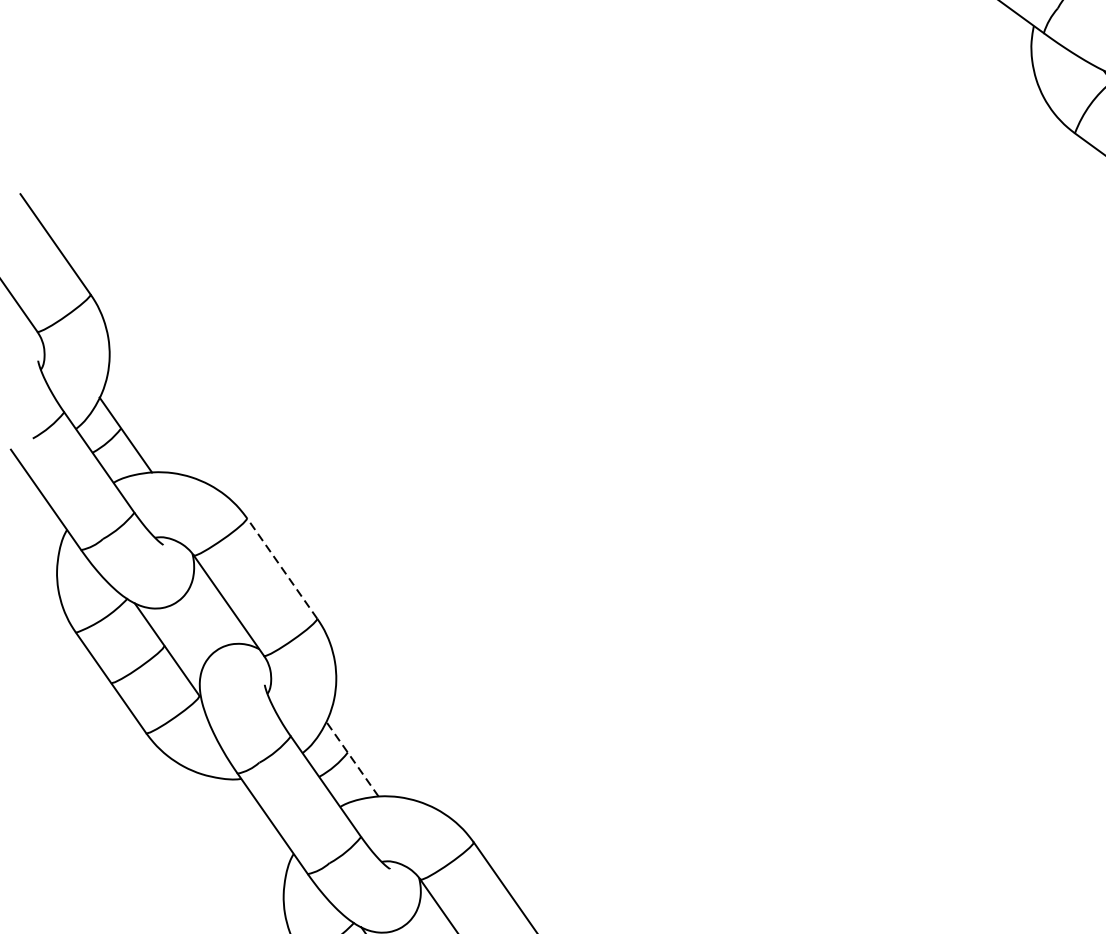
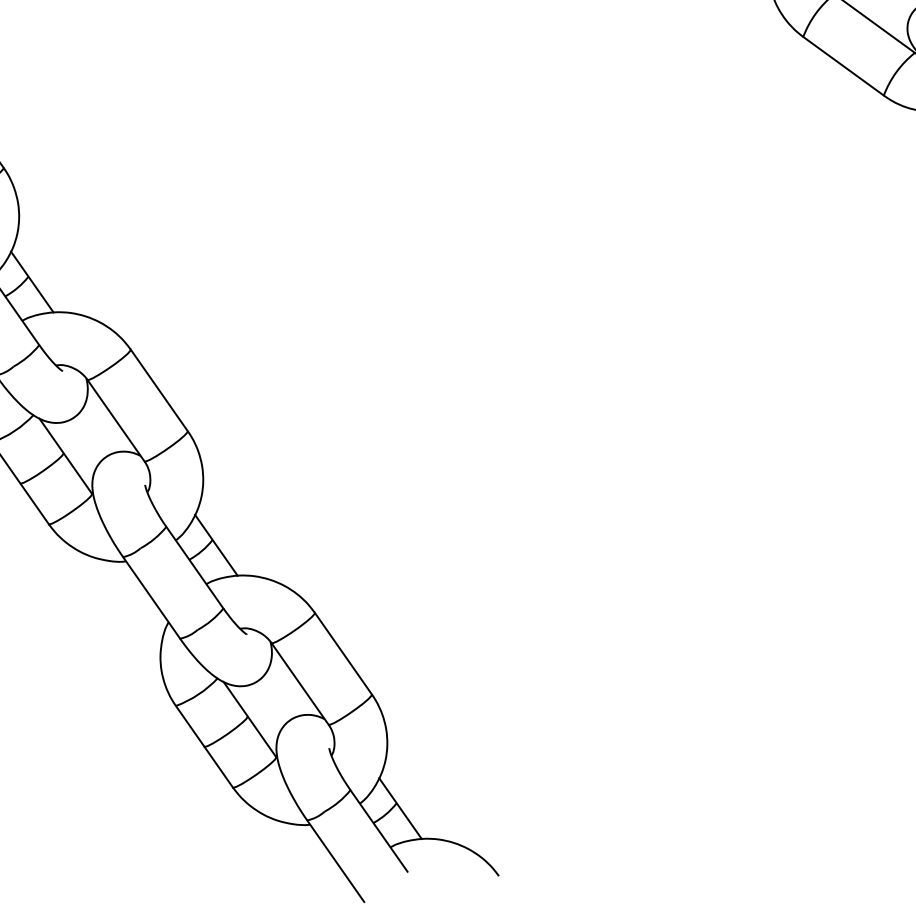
line: (282, 568) -> (159, 390), dashed -> solid
line: (352, 758) -> (216, 544), dashed -> solid

